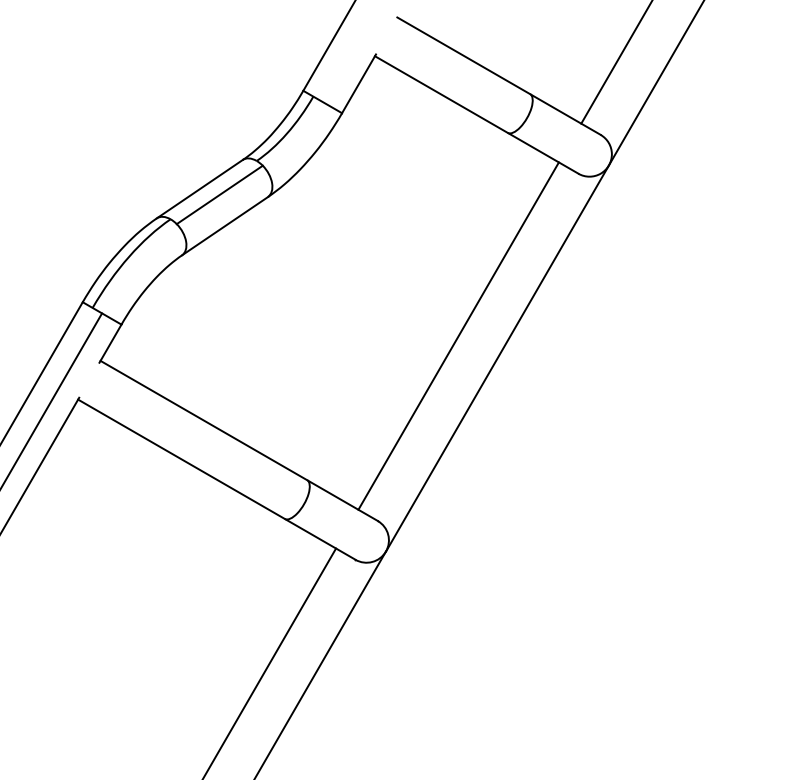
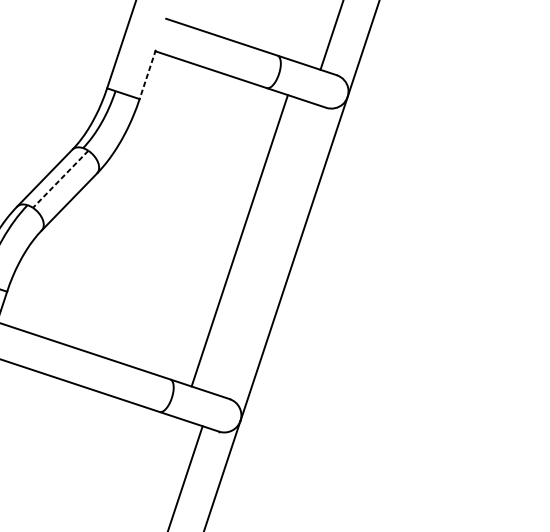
line: (359, 83) -> (148, 74), solid -> dashed
line: (219, 195) -> (60, 179), solid -> dashed
line: (458, 335) -> (239, 240), moved

